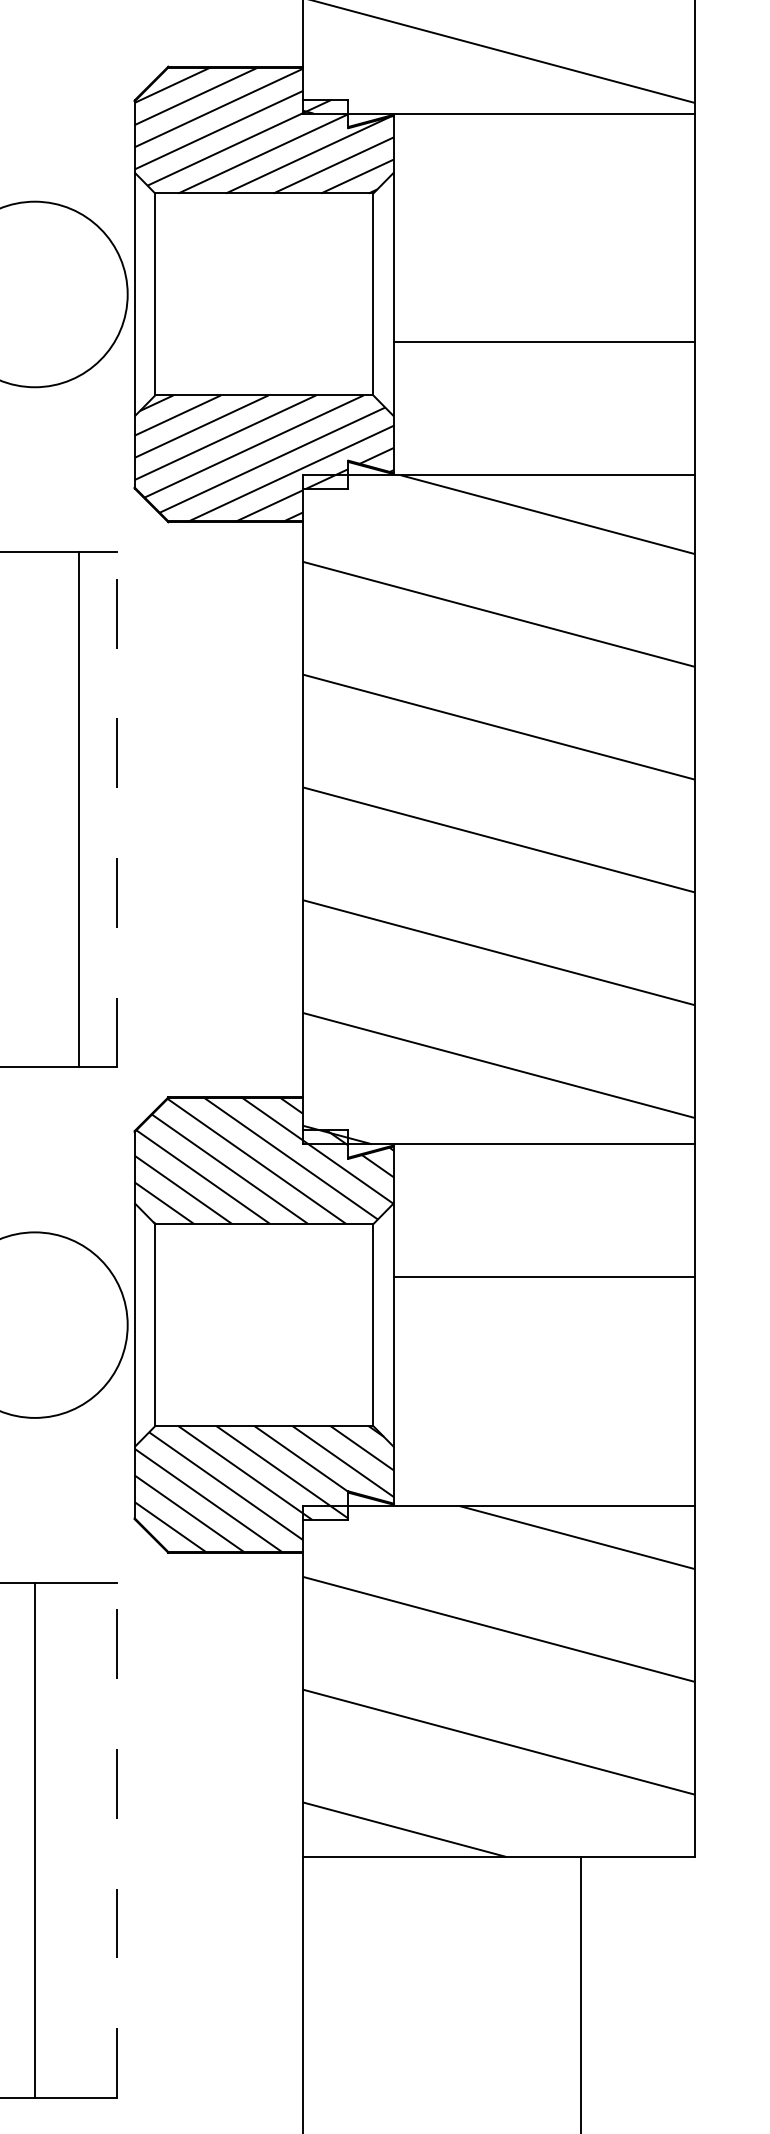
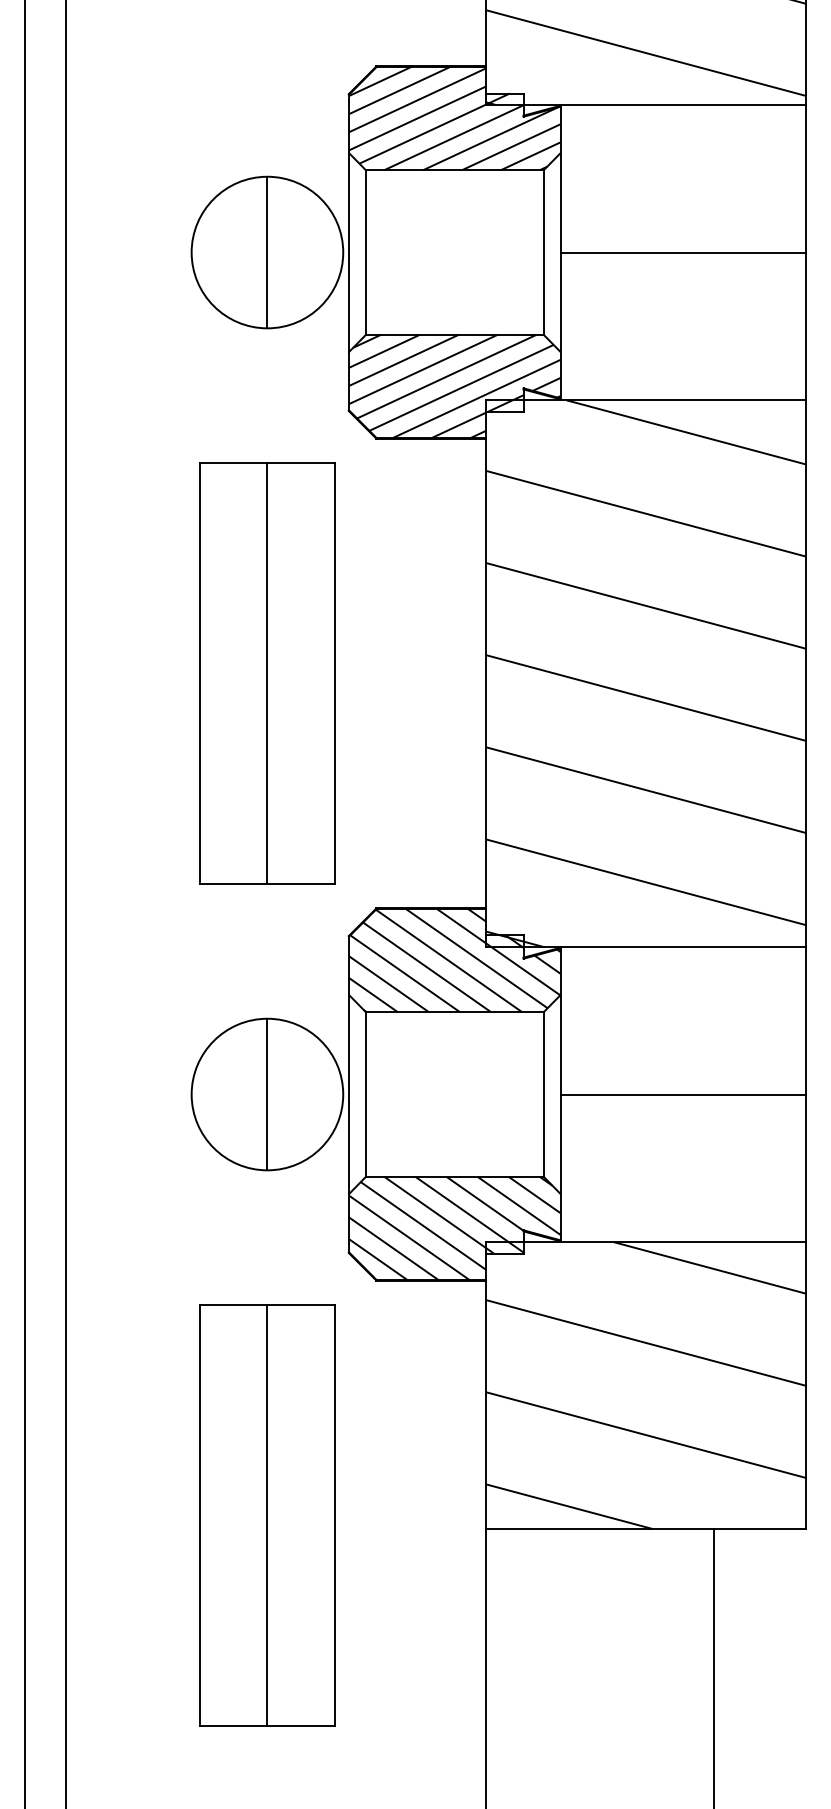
line: (34, 294) -> (267, 252), added
line: (544, 342) -> (683, 252), moved
line: (79, 809) -> (267, 673), moved
line: (117, 809) -> (334, 673), dashed -> solid
line: (544, 1277) -> (683, 1094), moved
line: (34, 1325) -> (267, 1094), added
line: (117, 1839) -> (334, 1514), dashed -> solid

